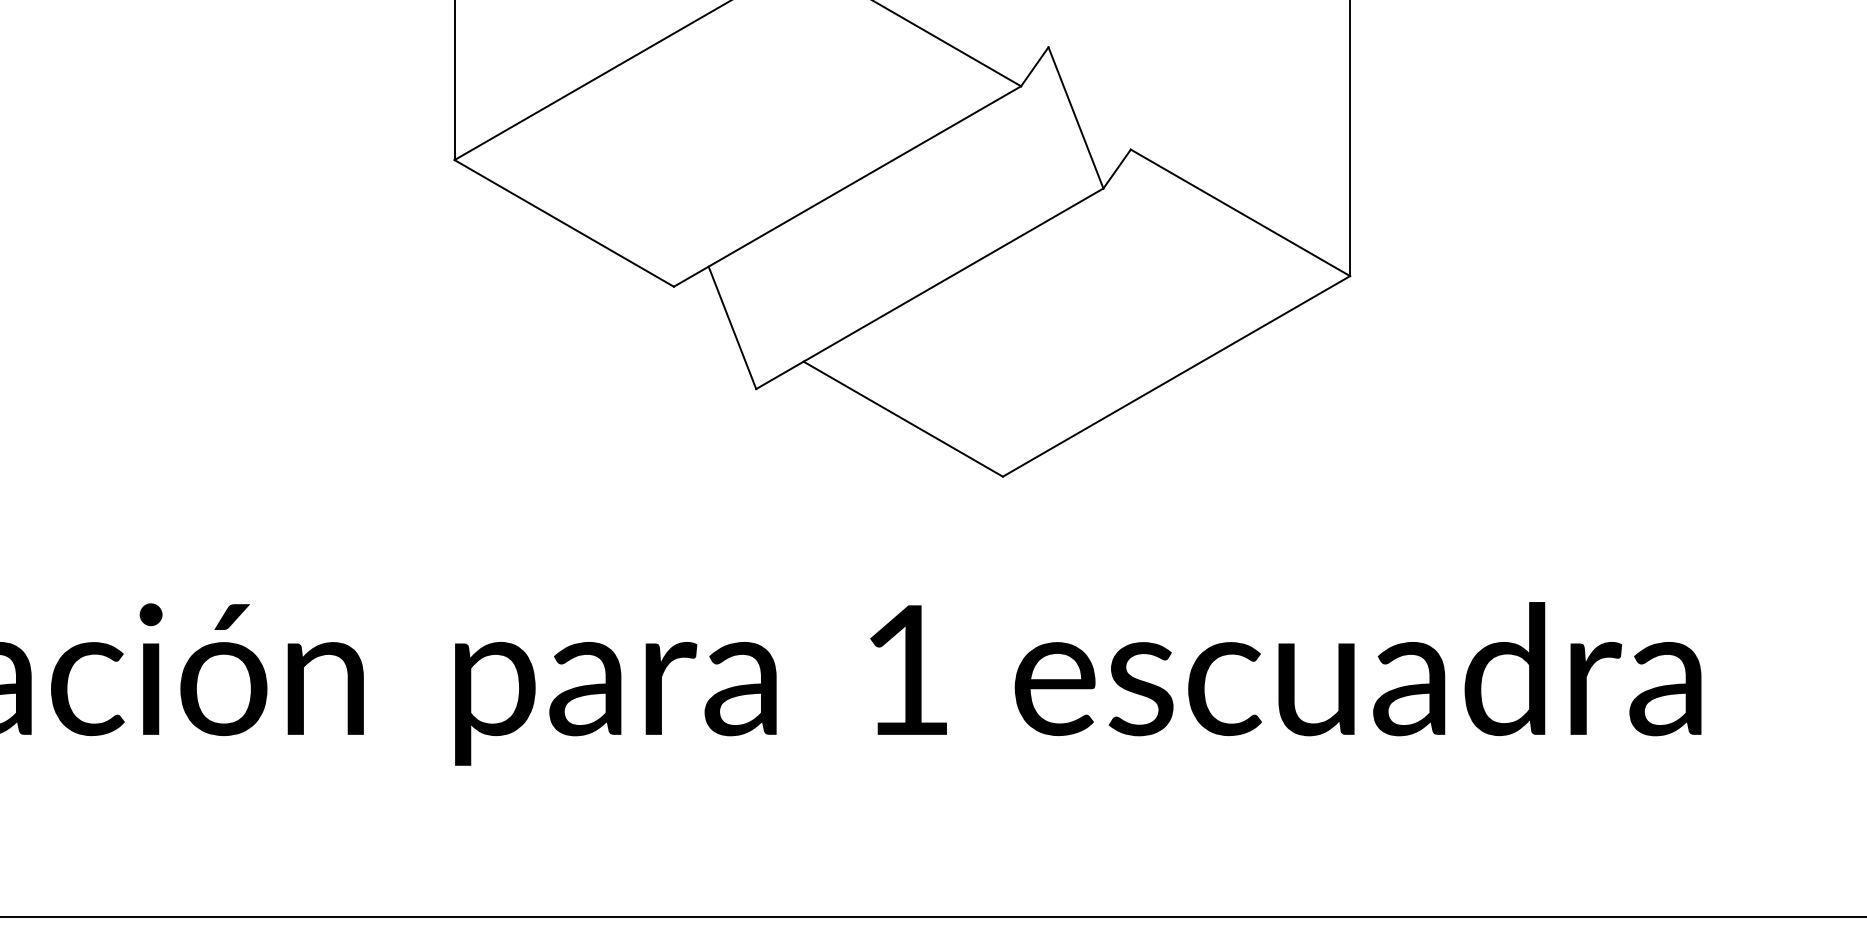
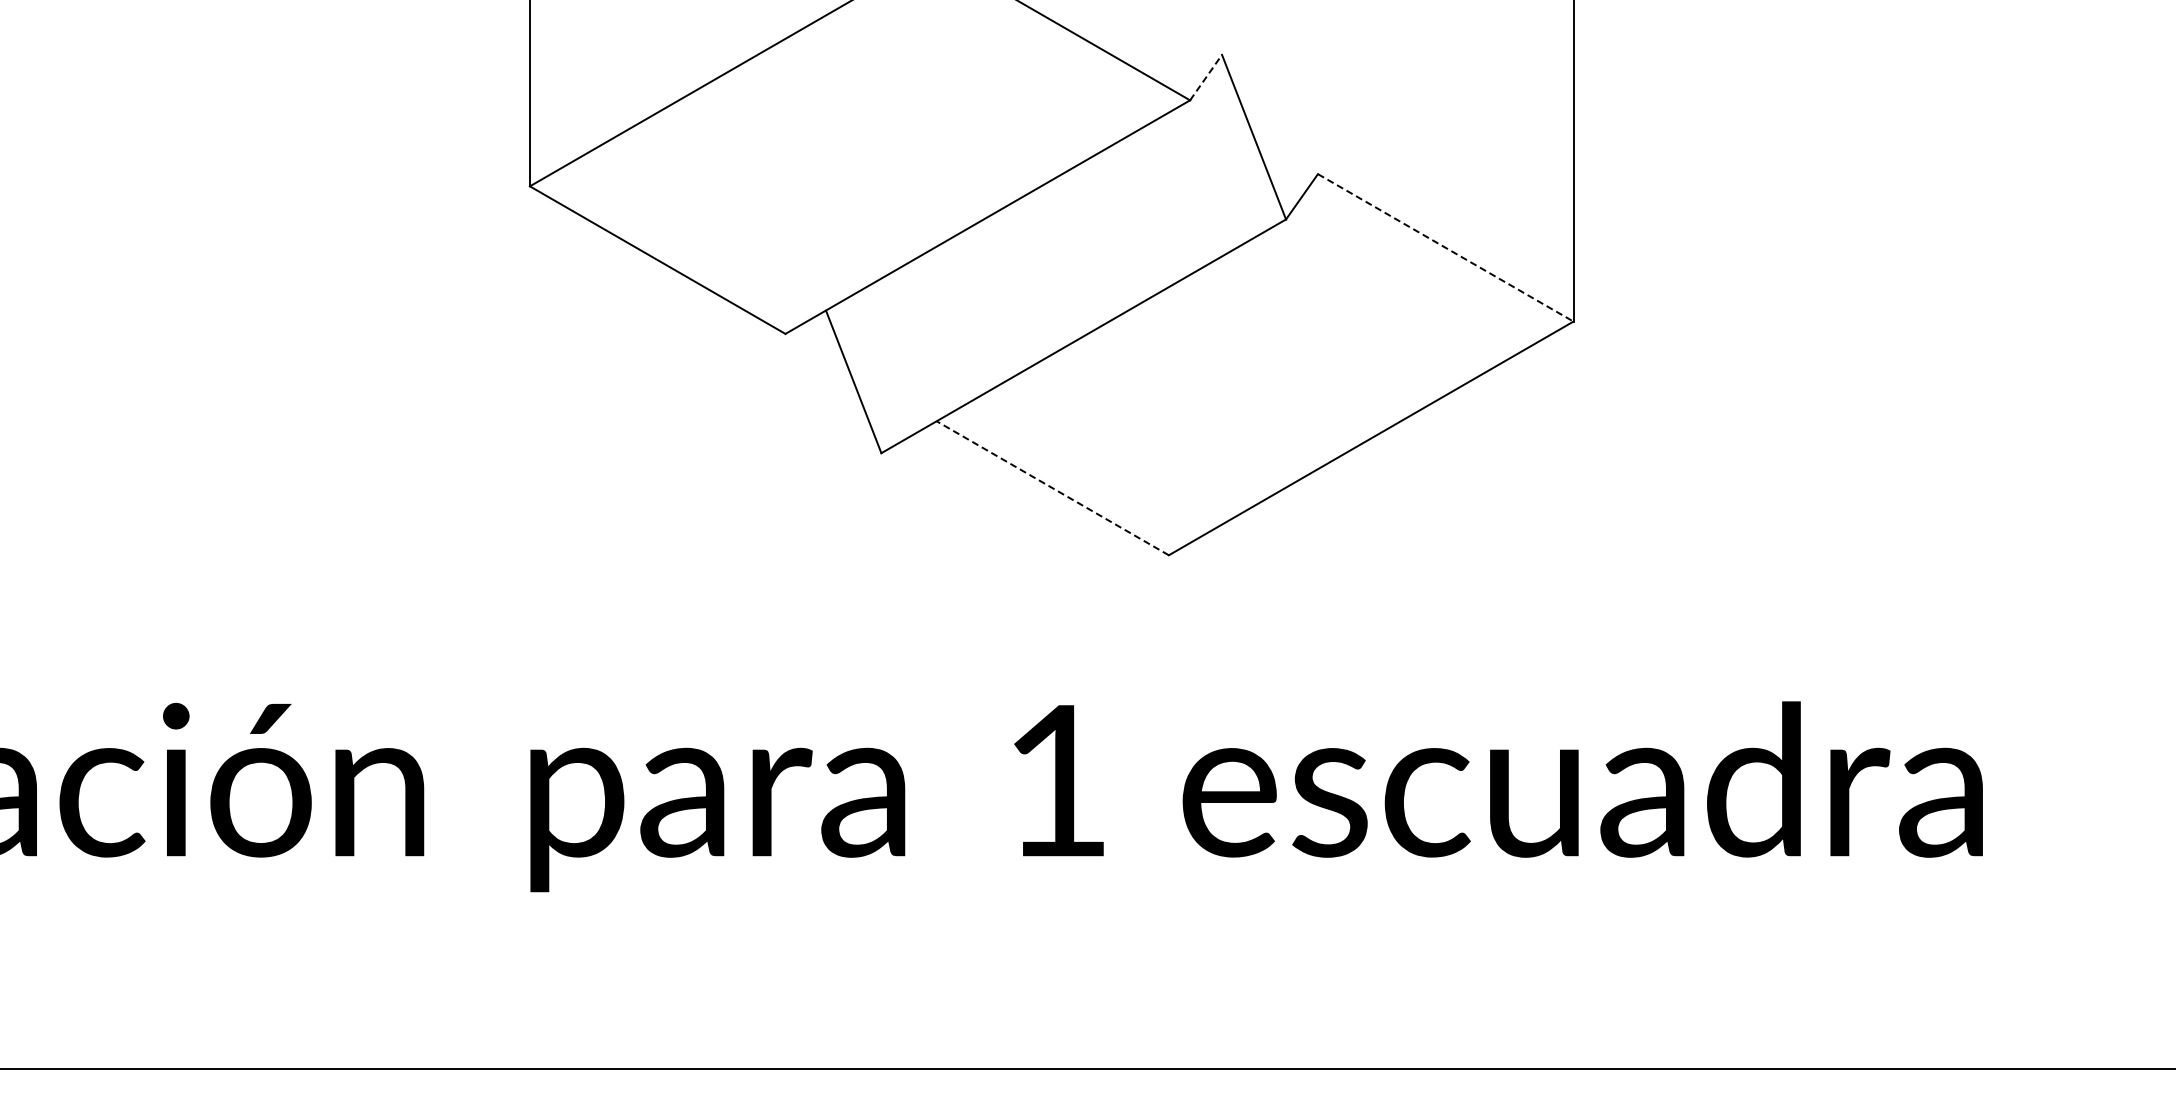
line: (1035, 66) -> (1206, 77), solid -> dashed
line: (1240, 212) -> (1445, 247), solid -> dashed
line: (903, 419) -> (1052, 488), solid -> dashed

